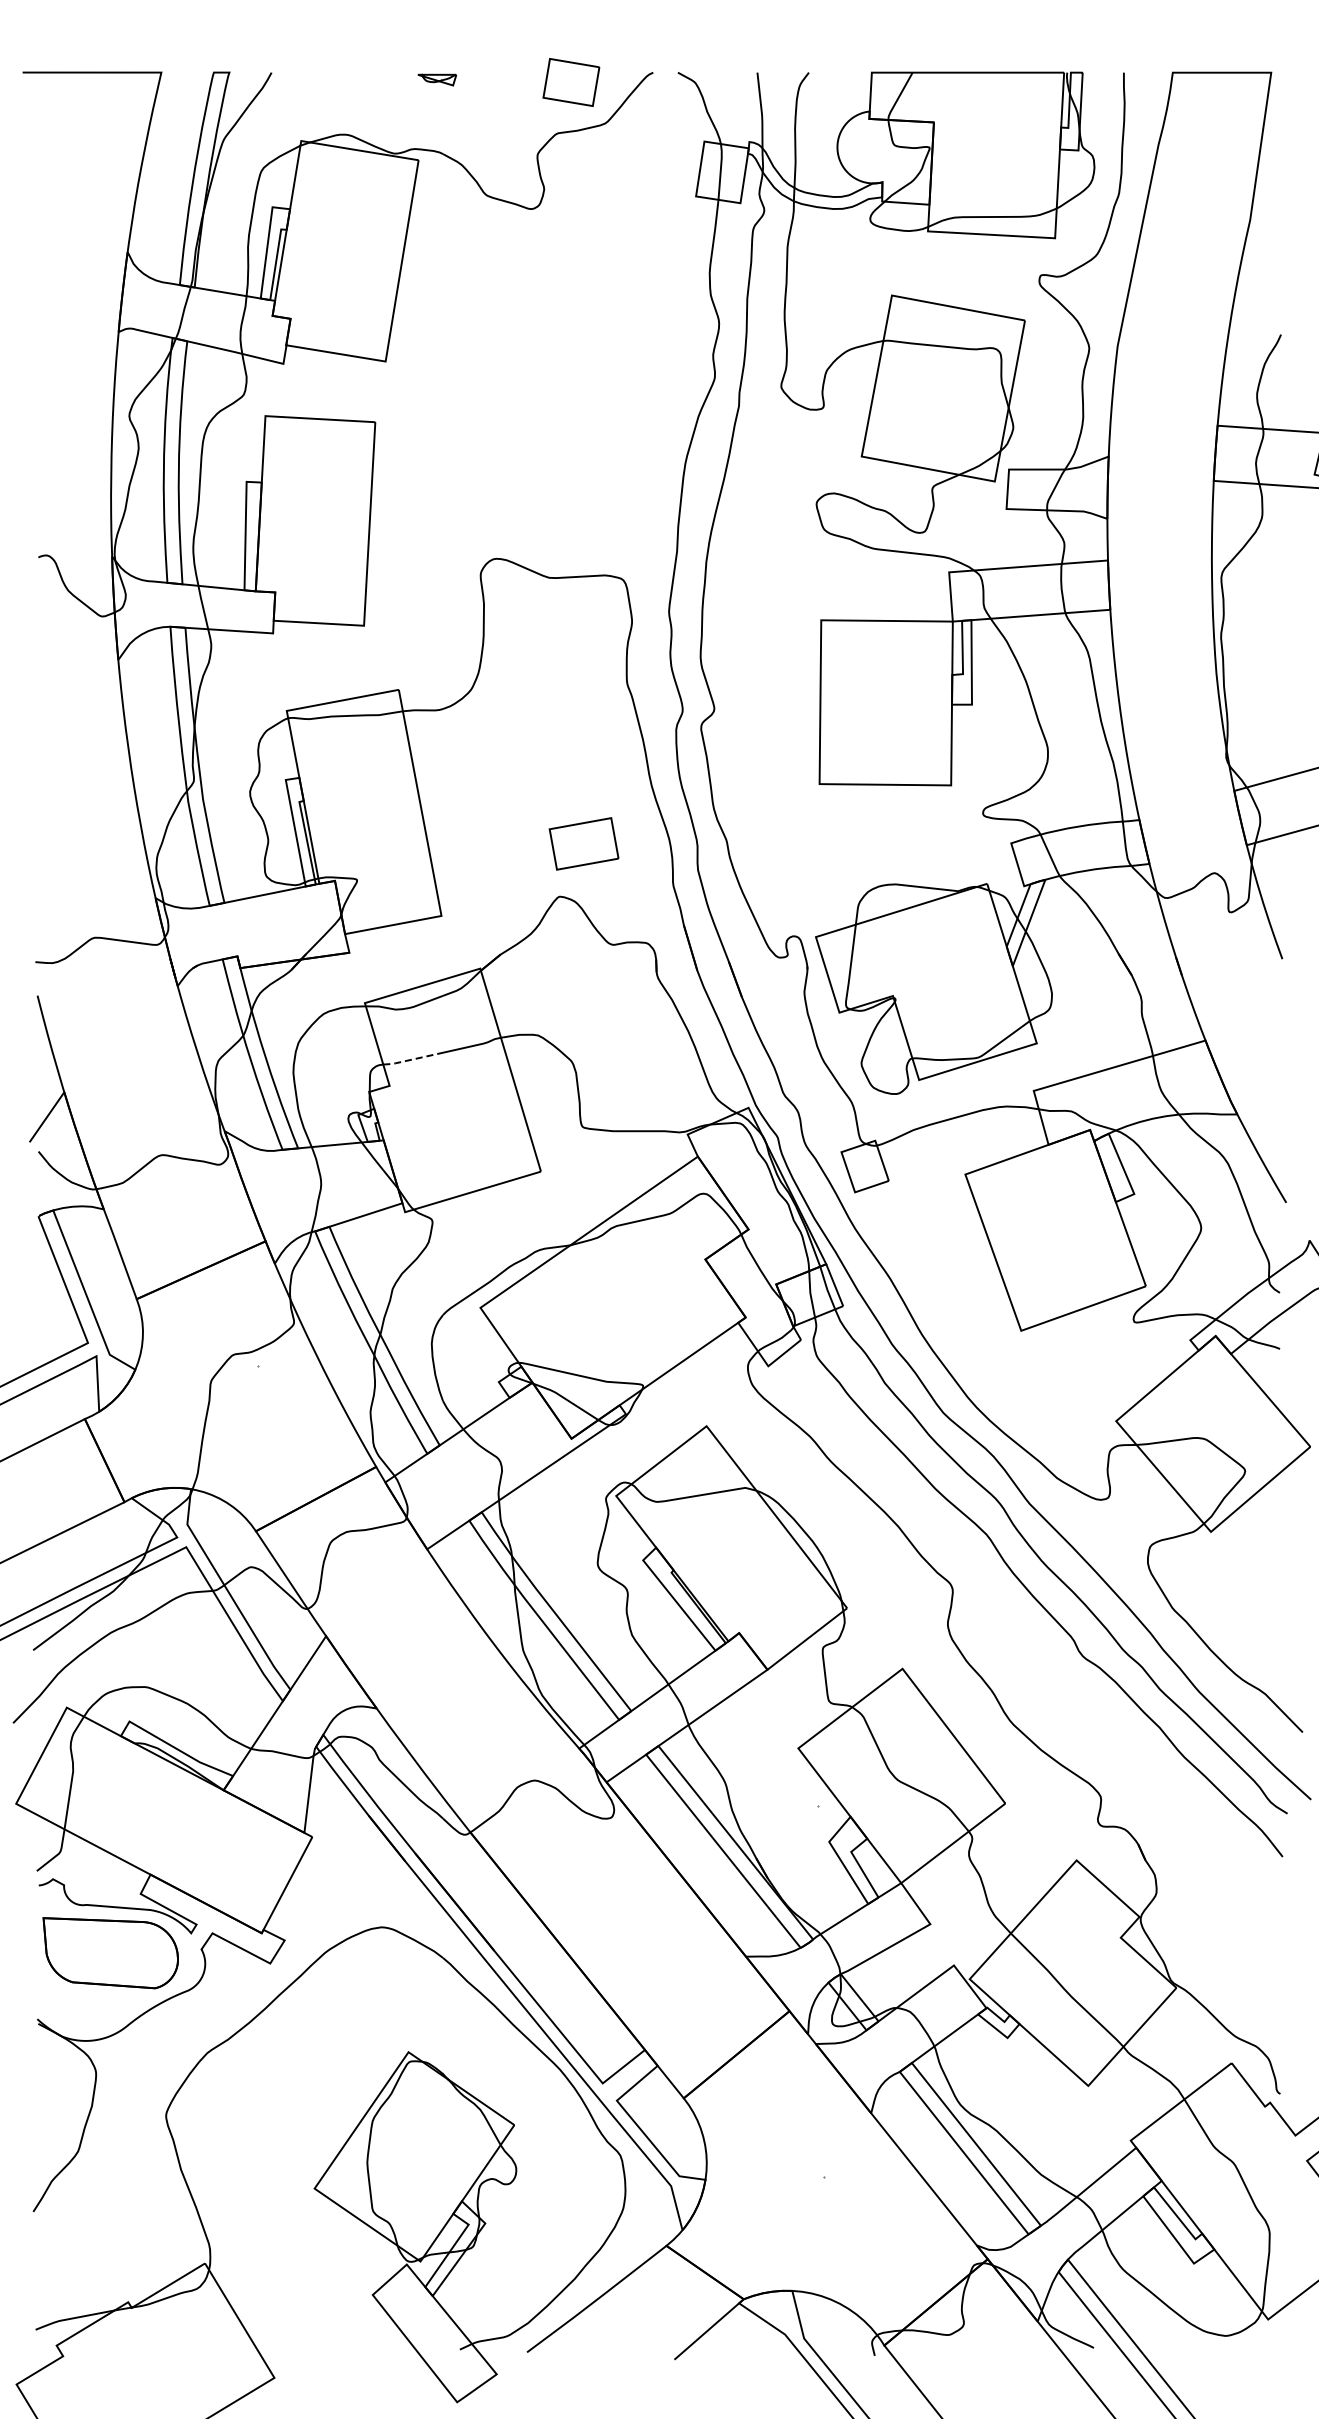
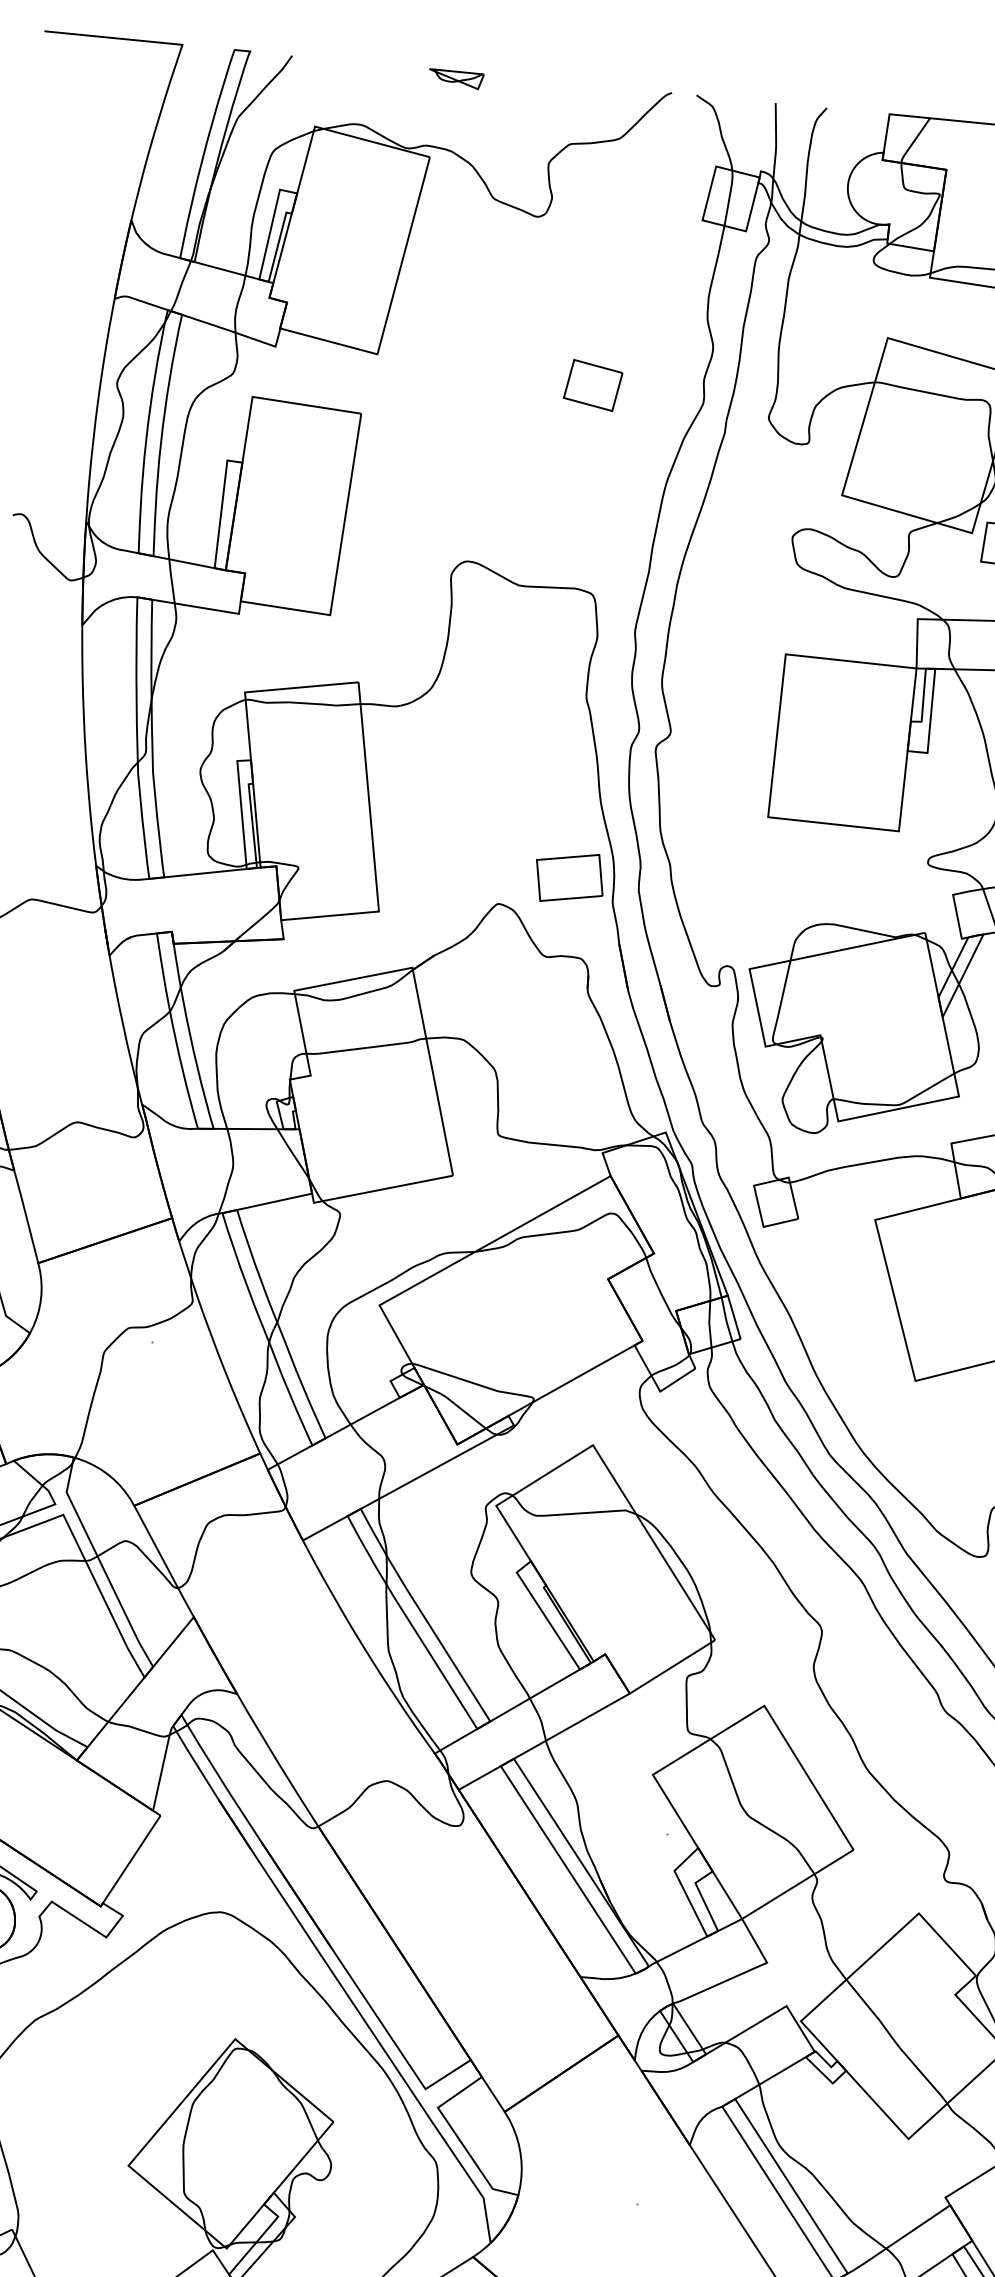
part: (437, 79) -> (456, 78), size x1.43
part: (571, 82) -> (593, 385), moved
part: (583, 843) -> (569, 877), moved
line: (411, 1059) -> (335, 1051), dashed -> solid

